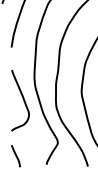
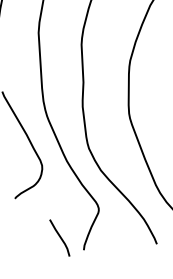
line: (15, 156) -> (59, 238), moved

